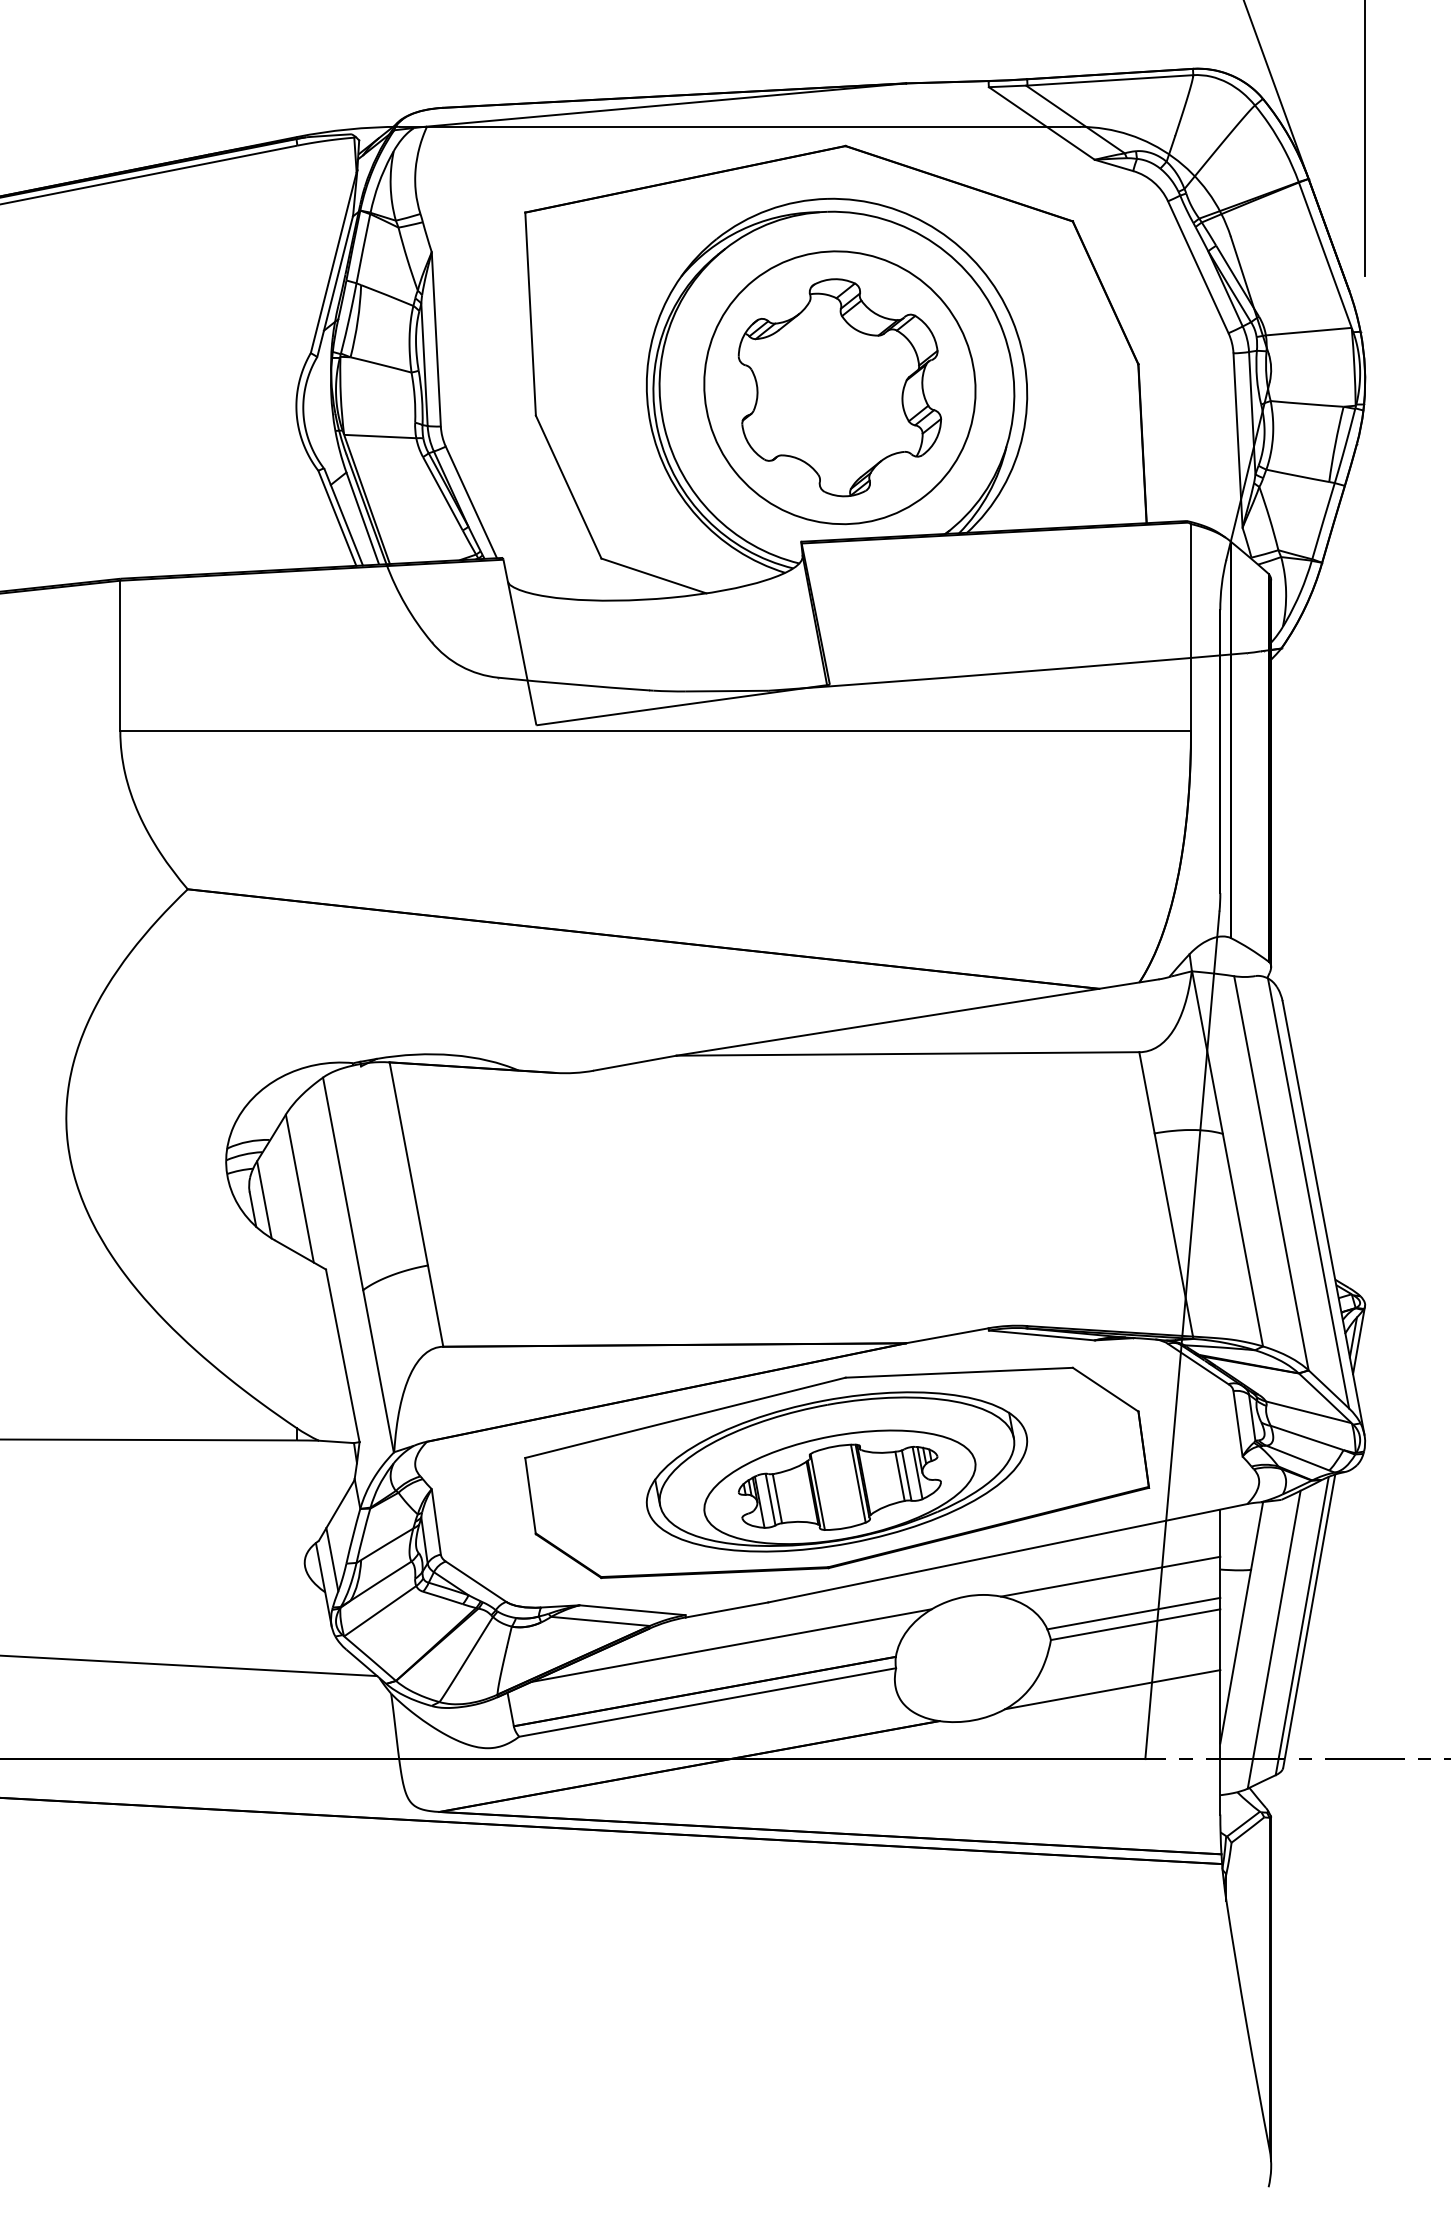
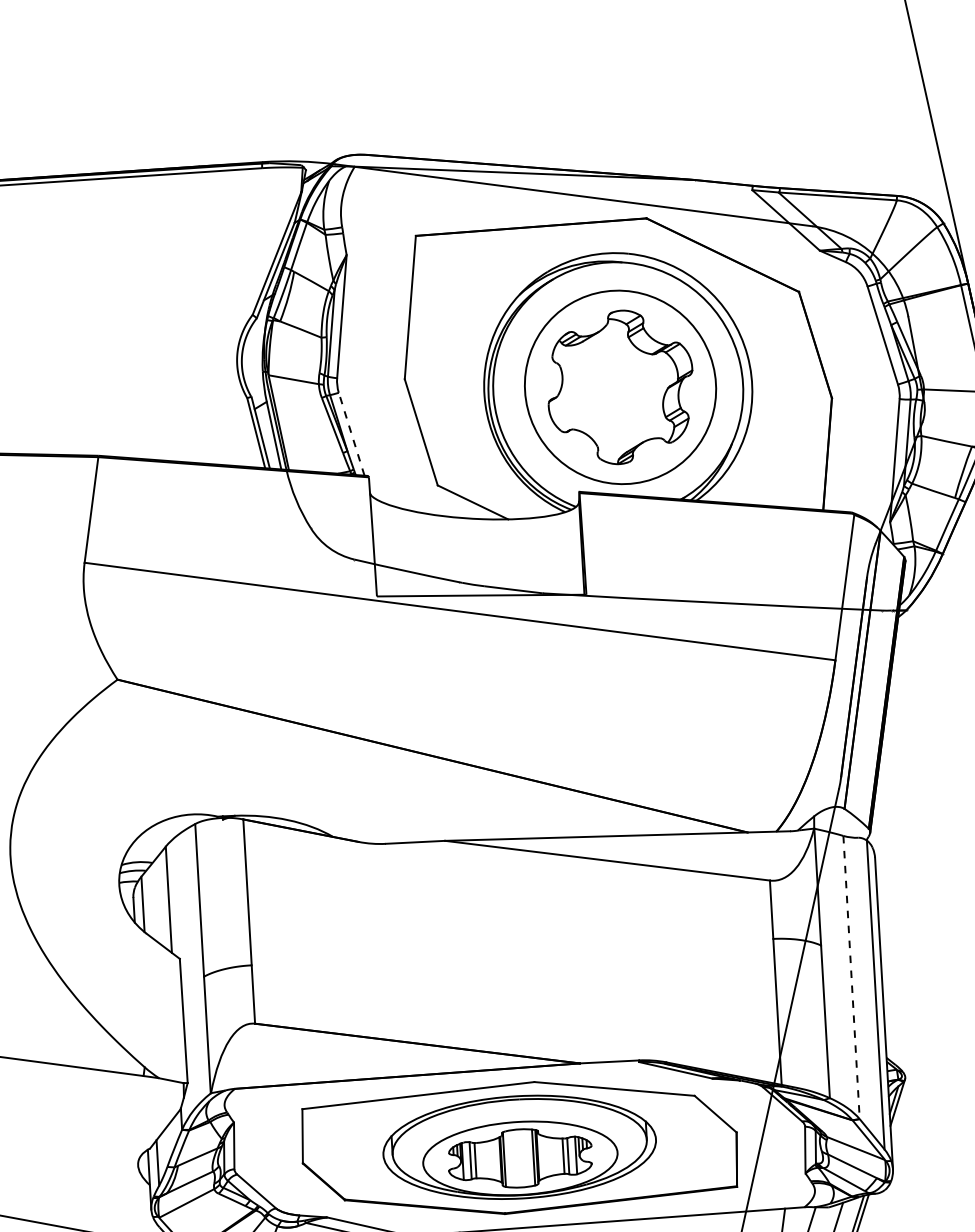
line: (471, 502) -> (351, 434), solid -> dashed
line: (1271, 1173) -> (851, 977), solid -> dashed

